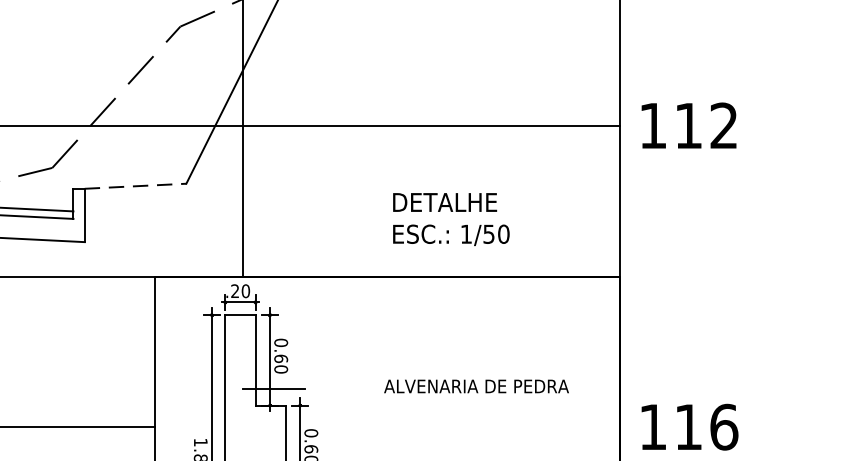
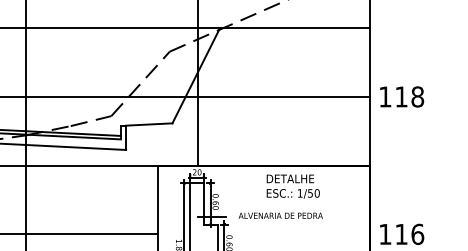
text: (723, 124) -> (417, 96), 112 -> 118
line: (136, 186) -> (149, 124), dashed -> solid
text: (449, 219) -> (292, 186), moved
text: (475, 385) -> (280, 215), moved

